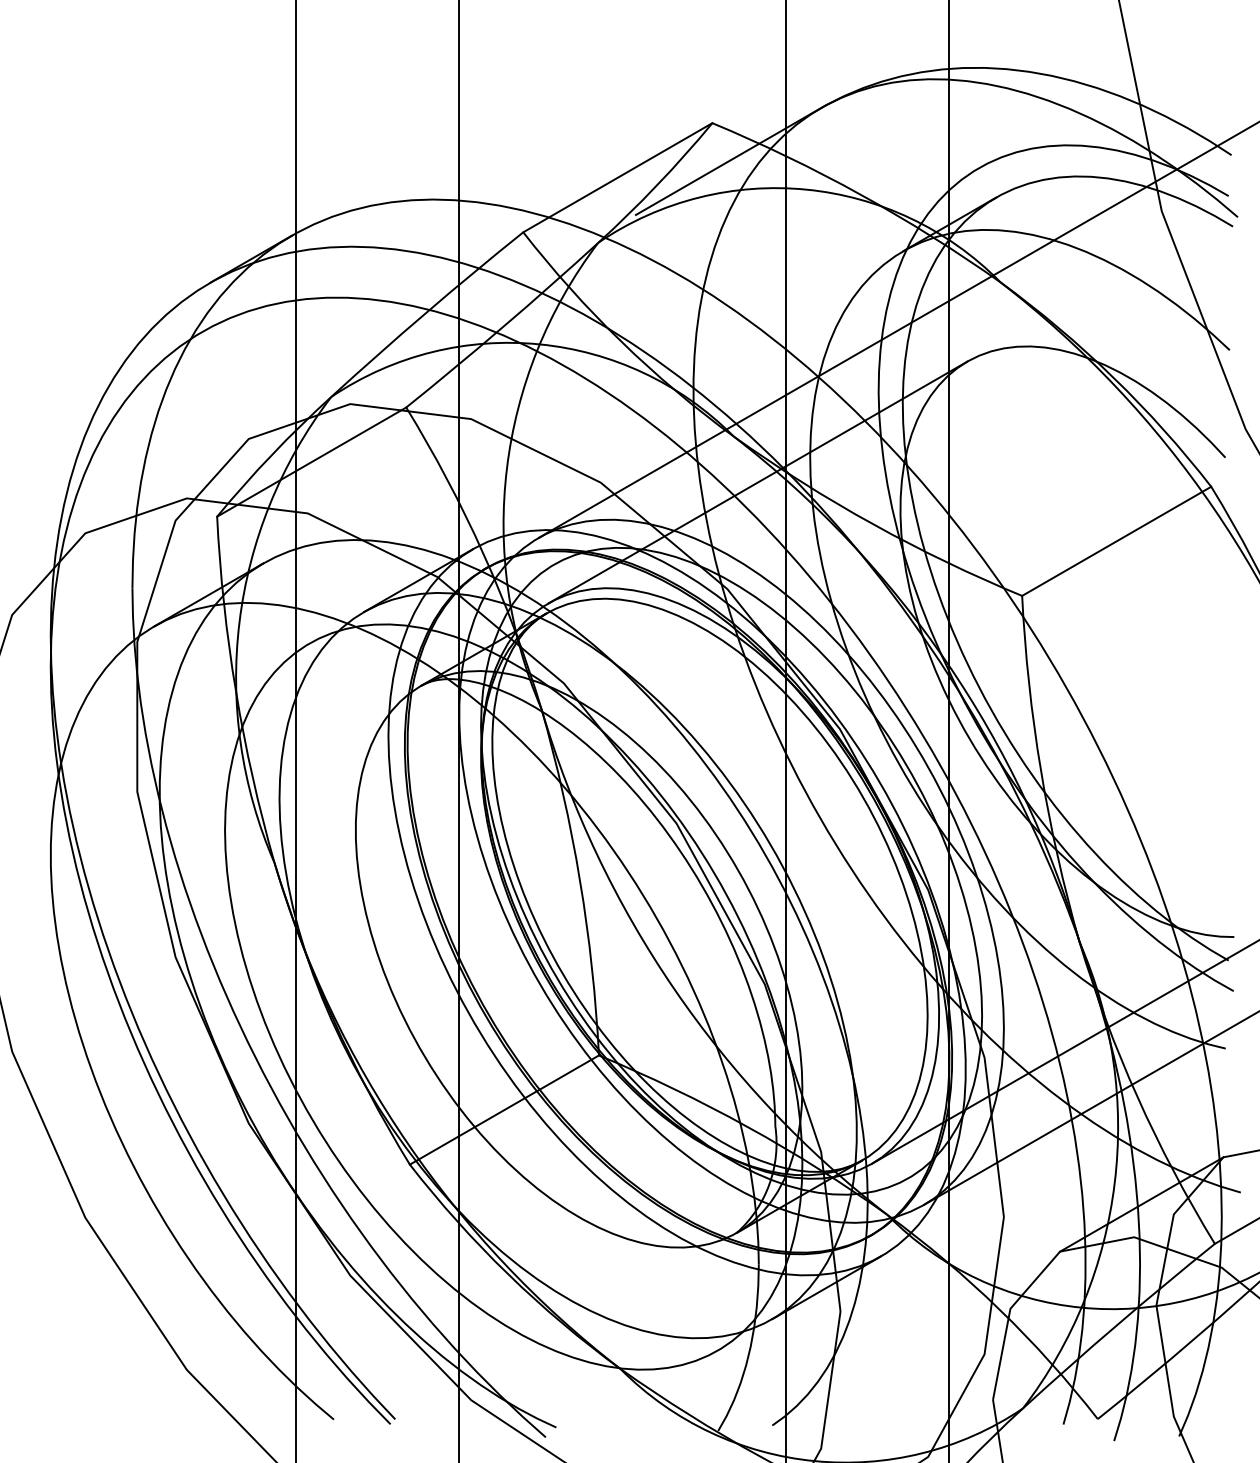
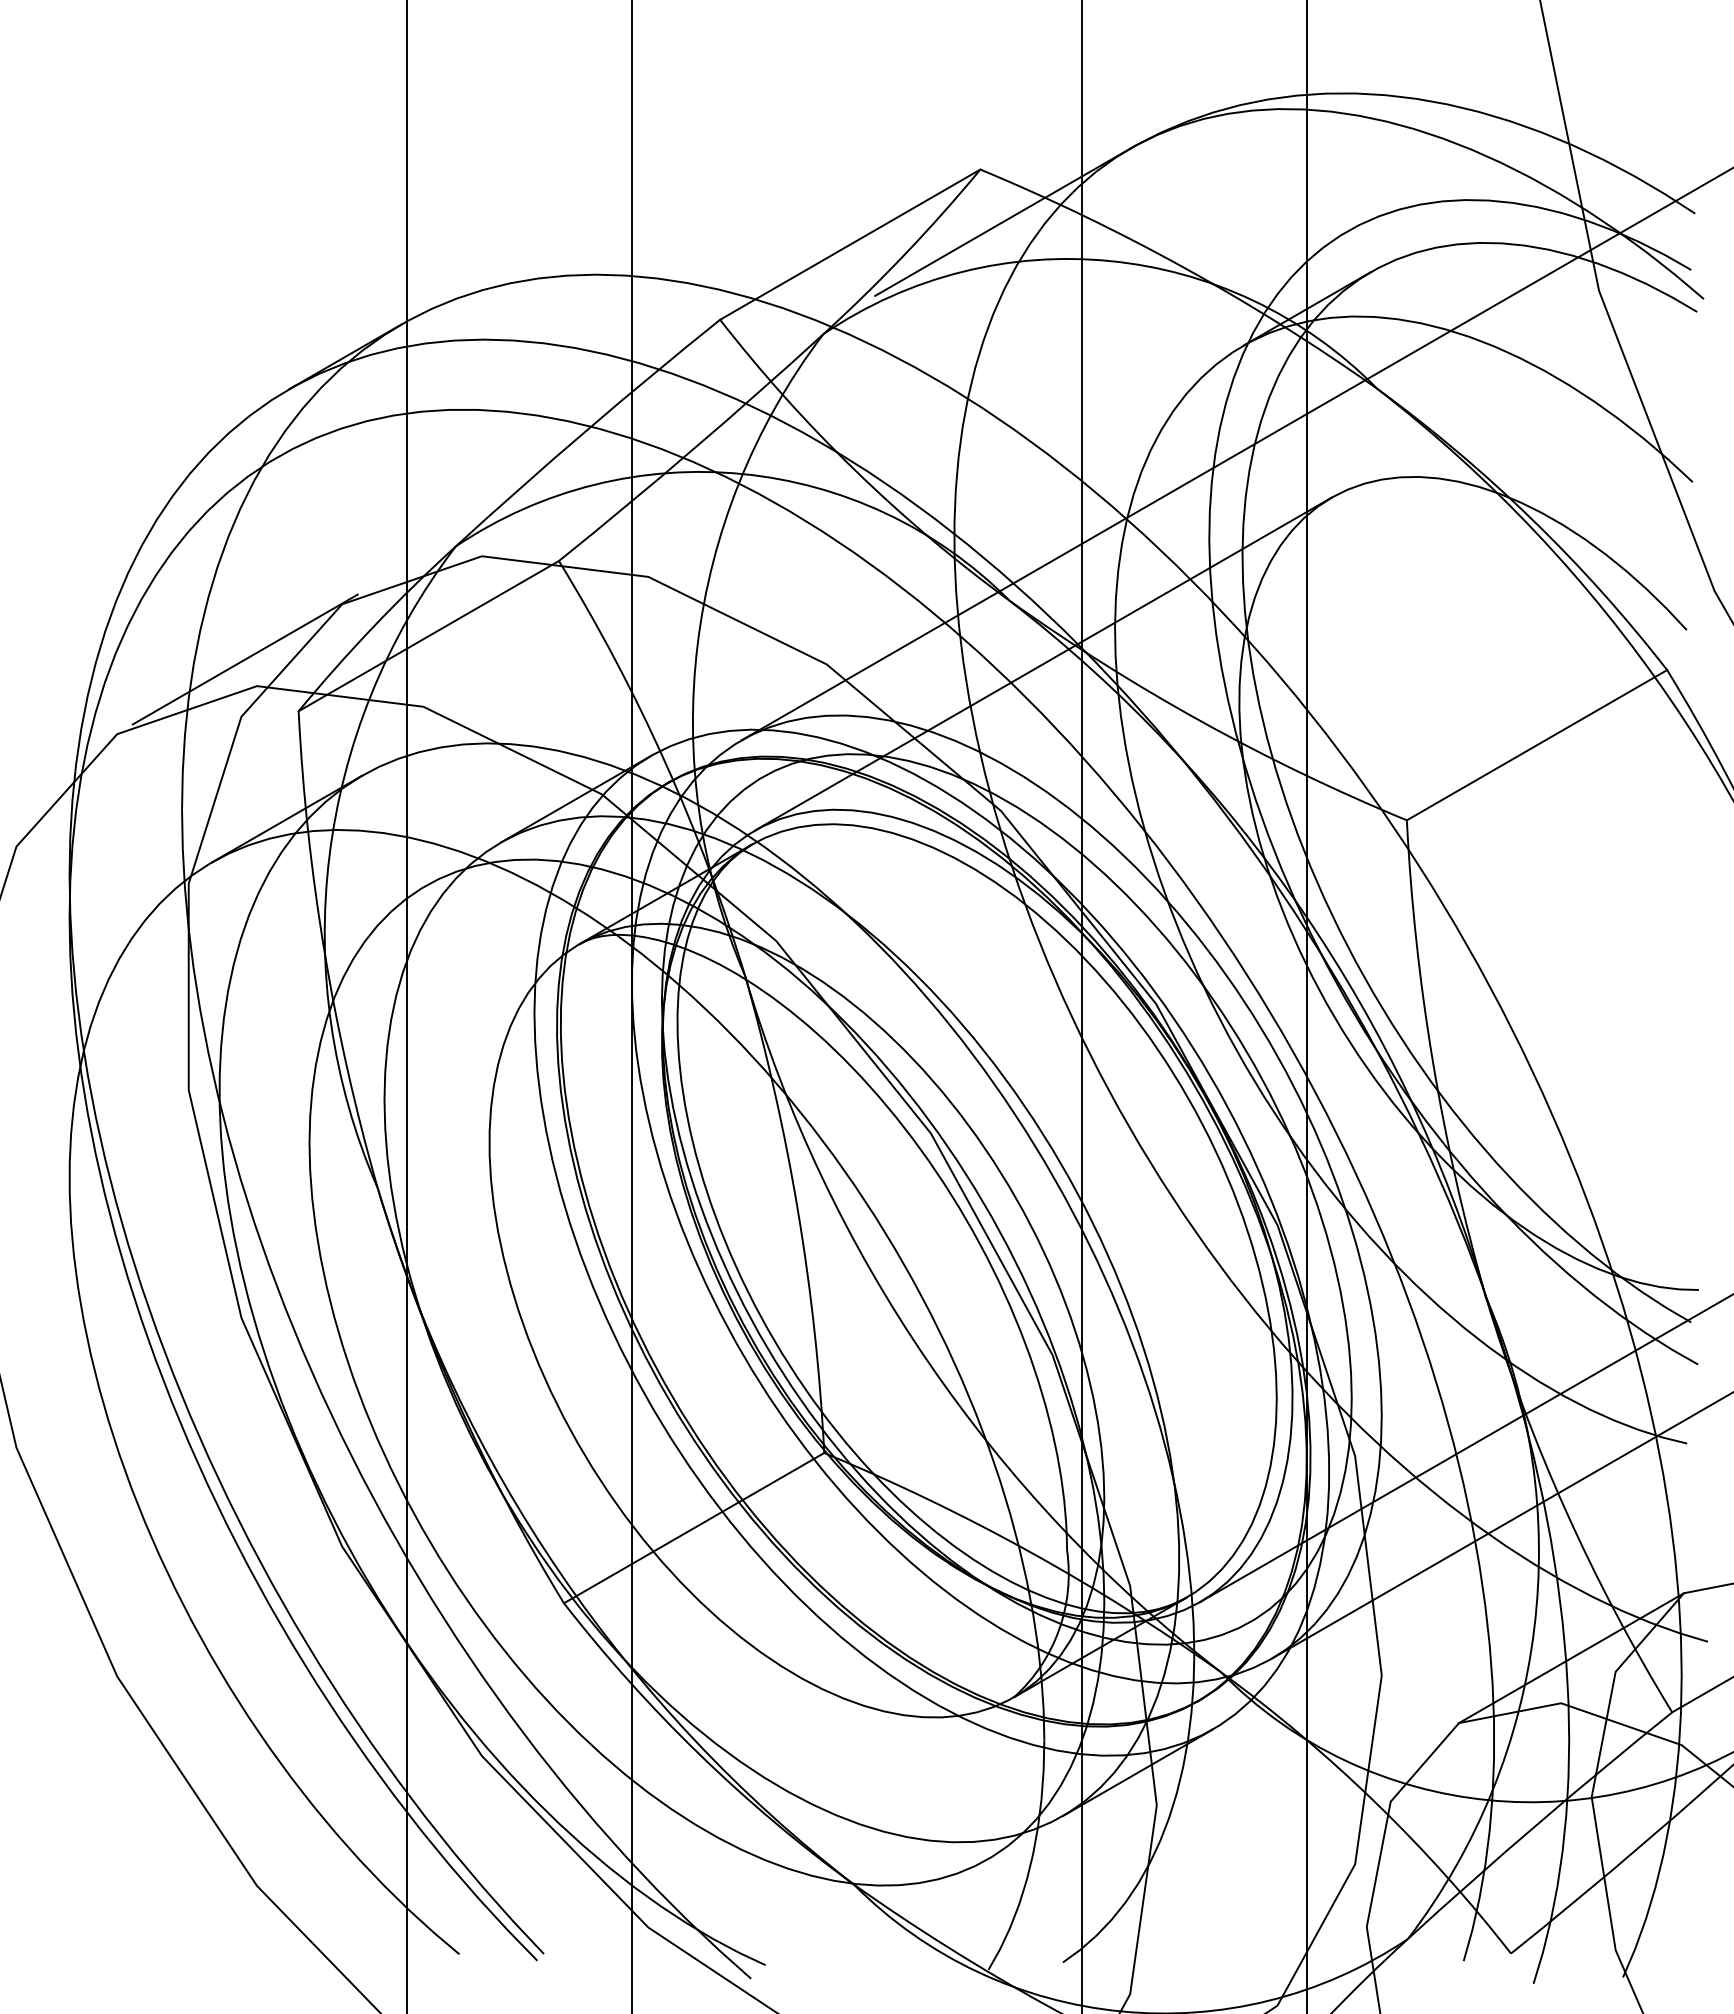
line: (177, 479) -> (244, 659), added

